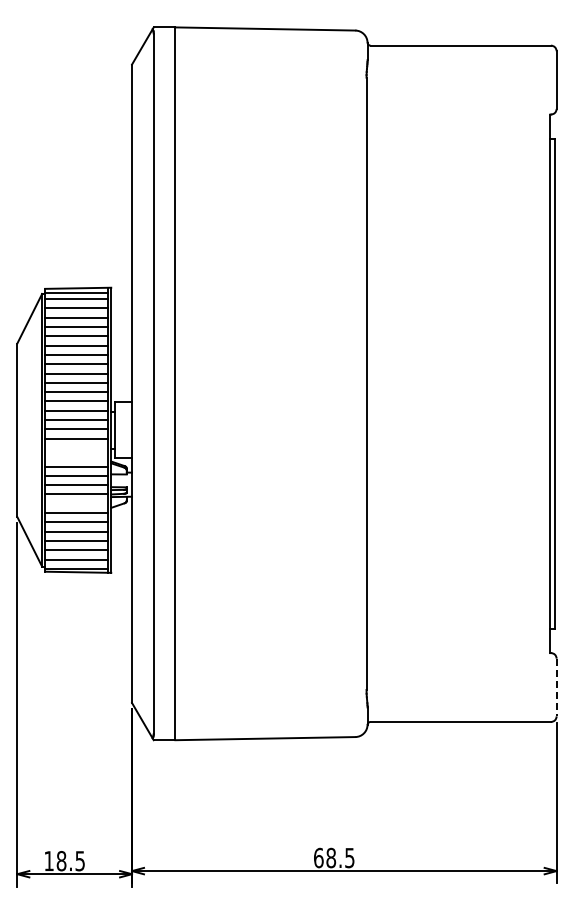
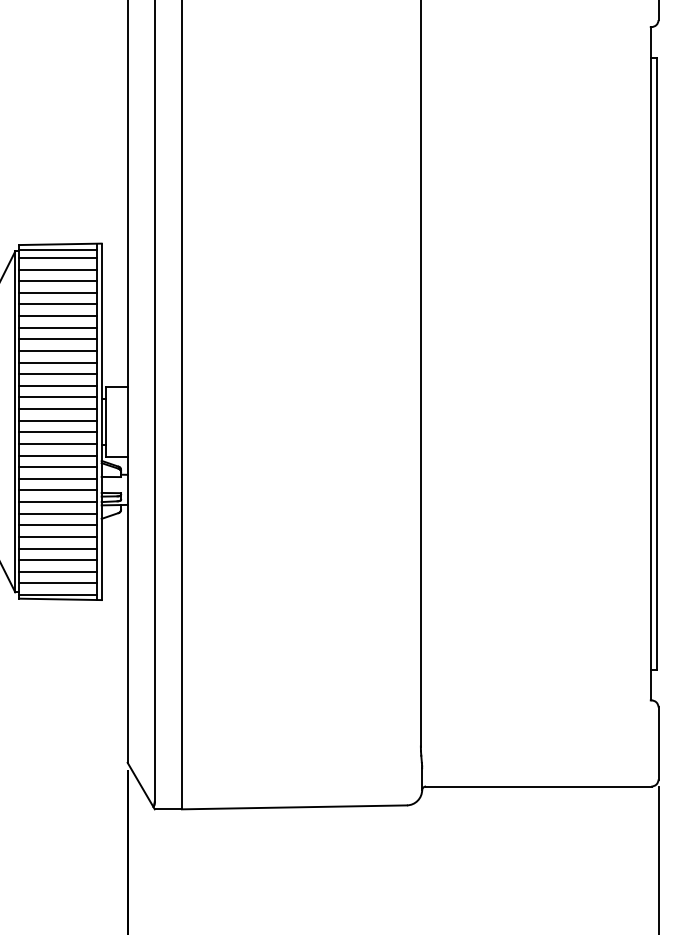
line: (76, 447) -> (58, 443), added
line: (76, 457) -> (58, 455), added
line: (76, 503) -> (58, 513), added
line: (556, 687) -> (658, 743), dashed -> solid

